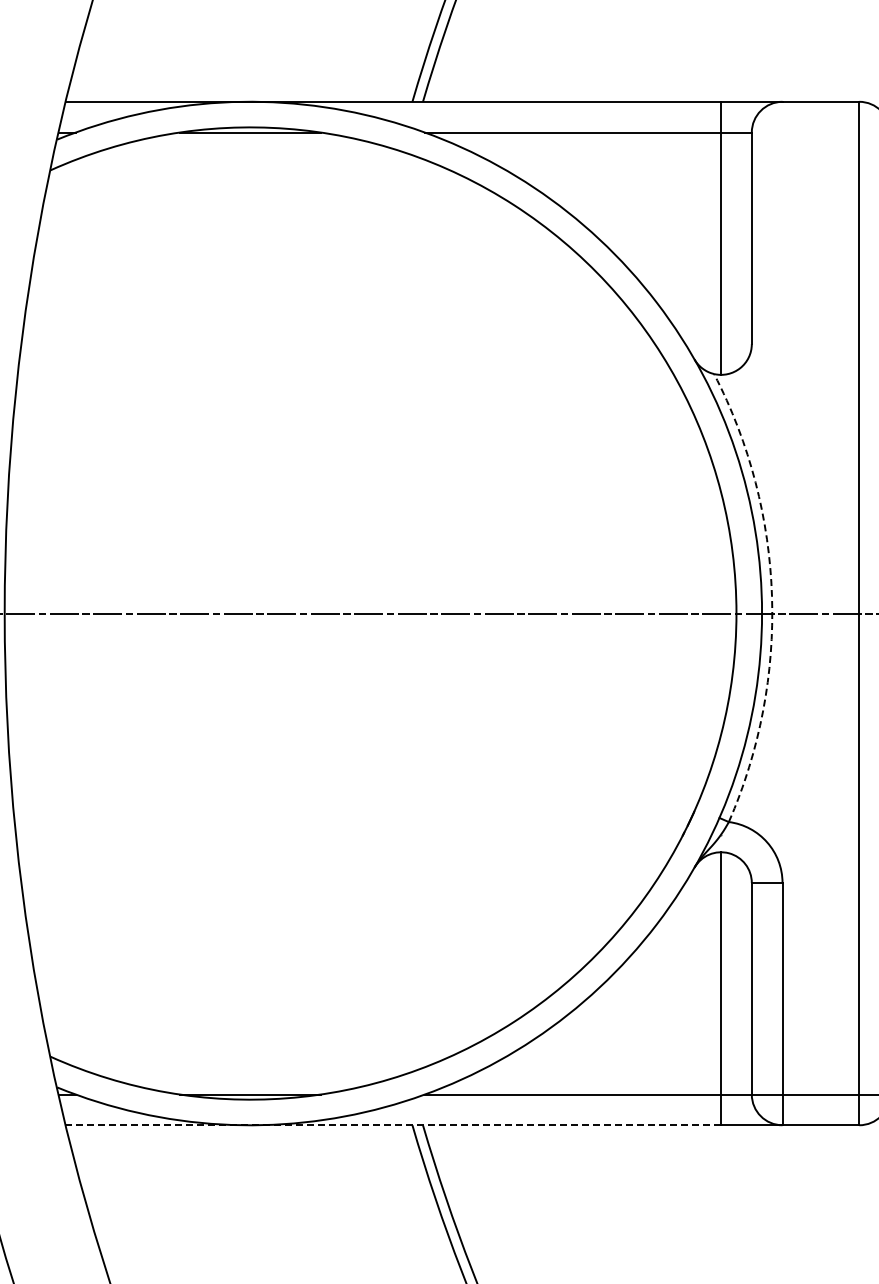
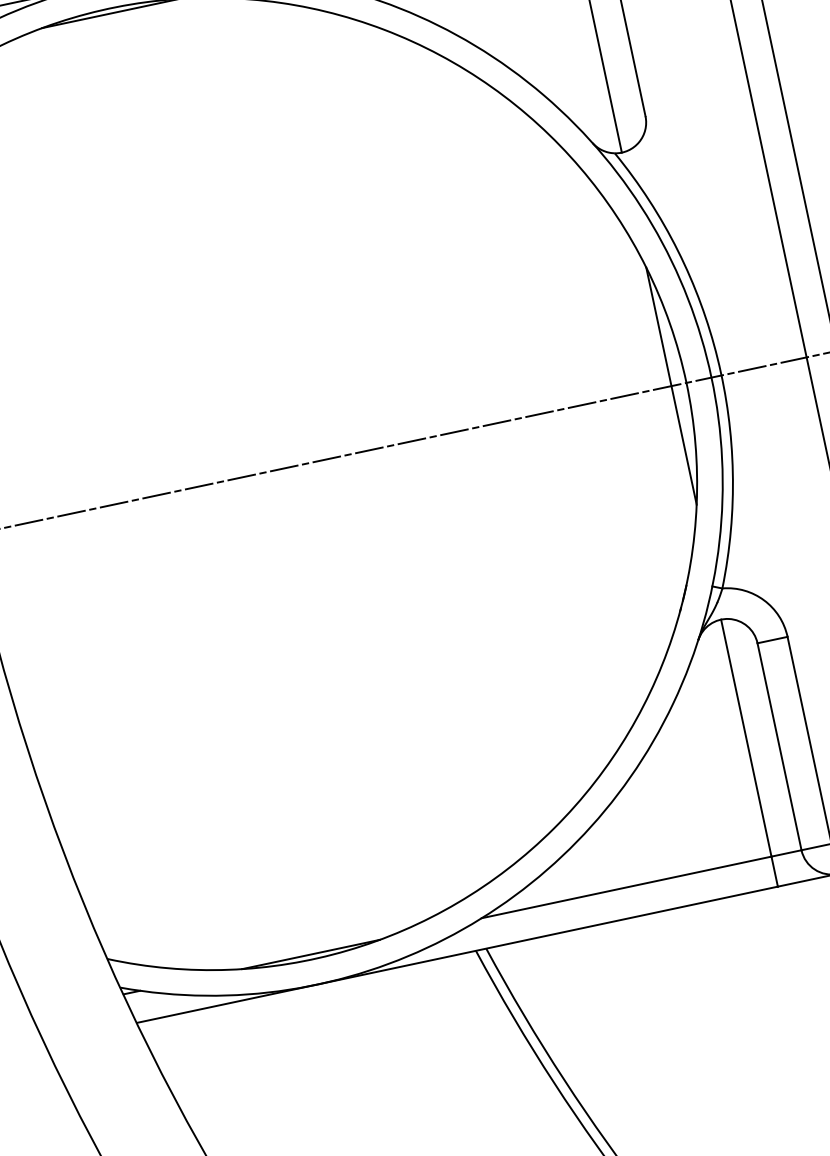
arc: (772, 596) -> (718, 358), dashed -> solid
line: (721, 613) -> (671, 386), added
line: (393, 1125) -> (457, 955), dashed -> solid

